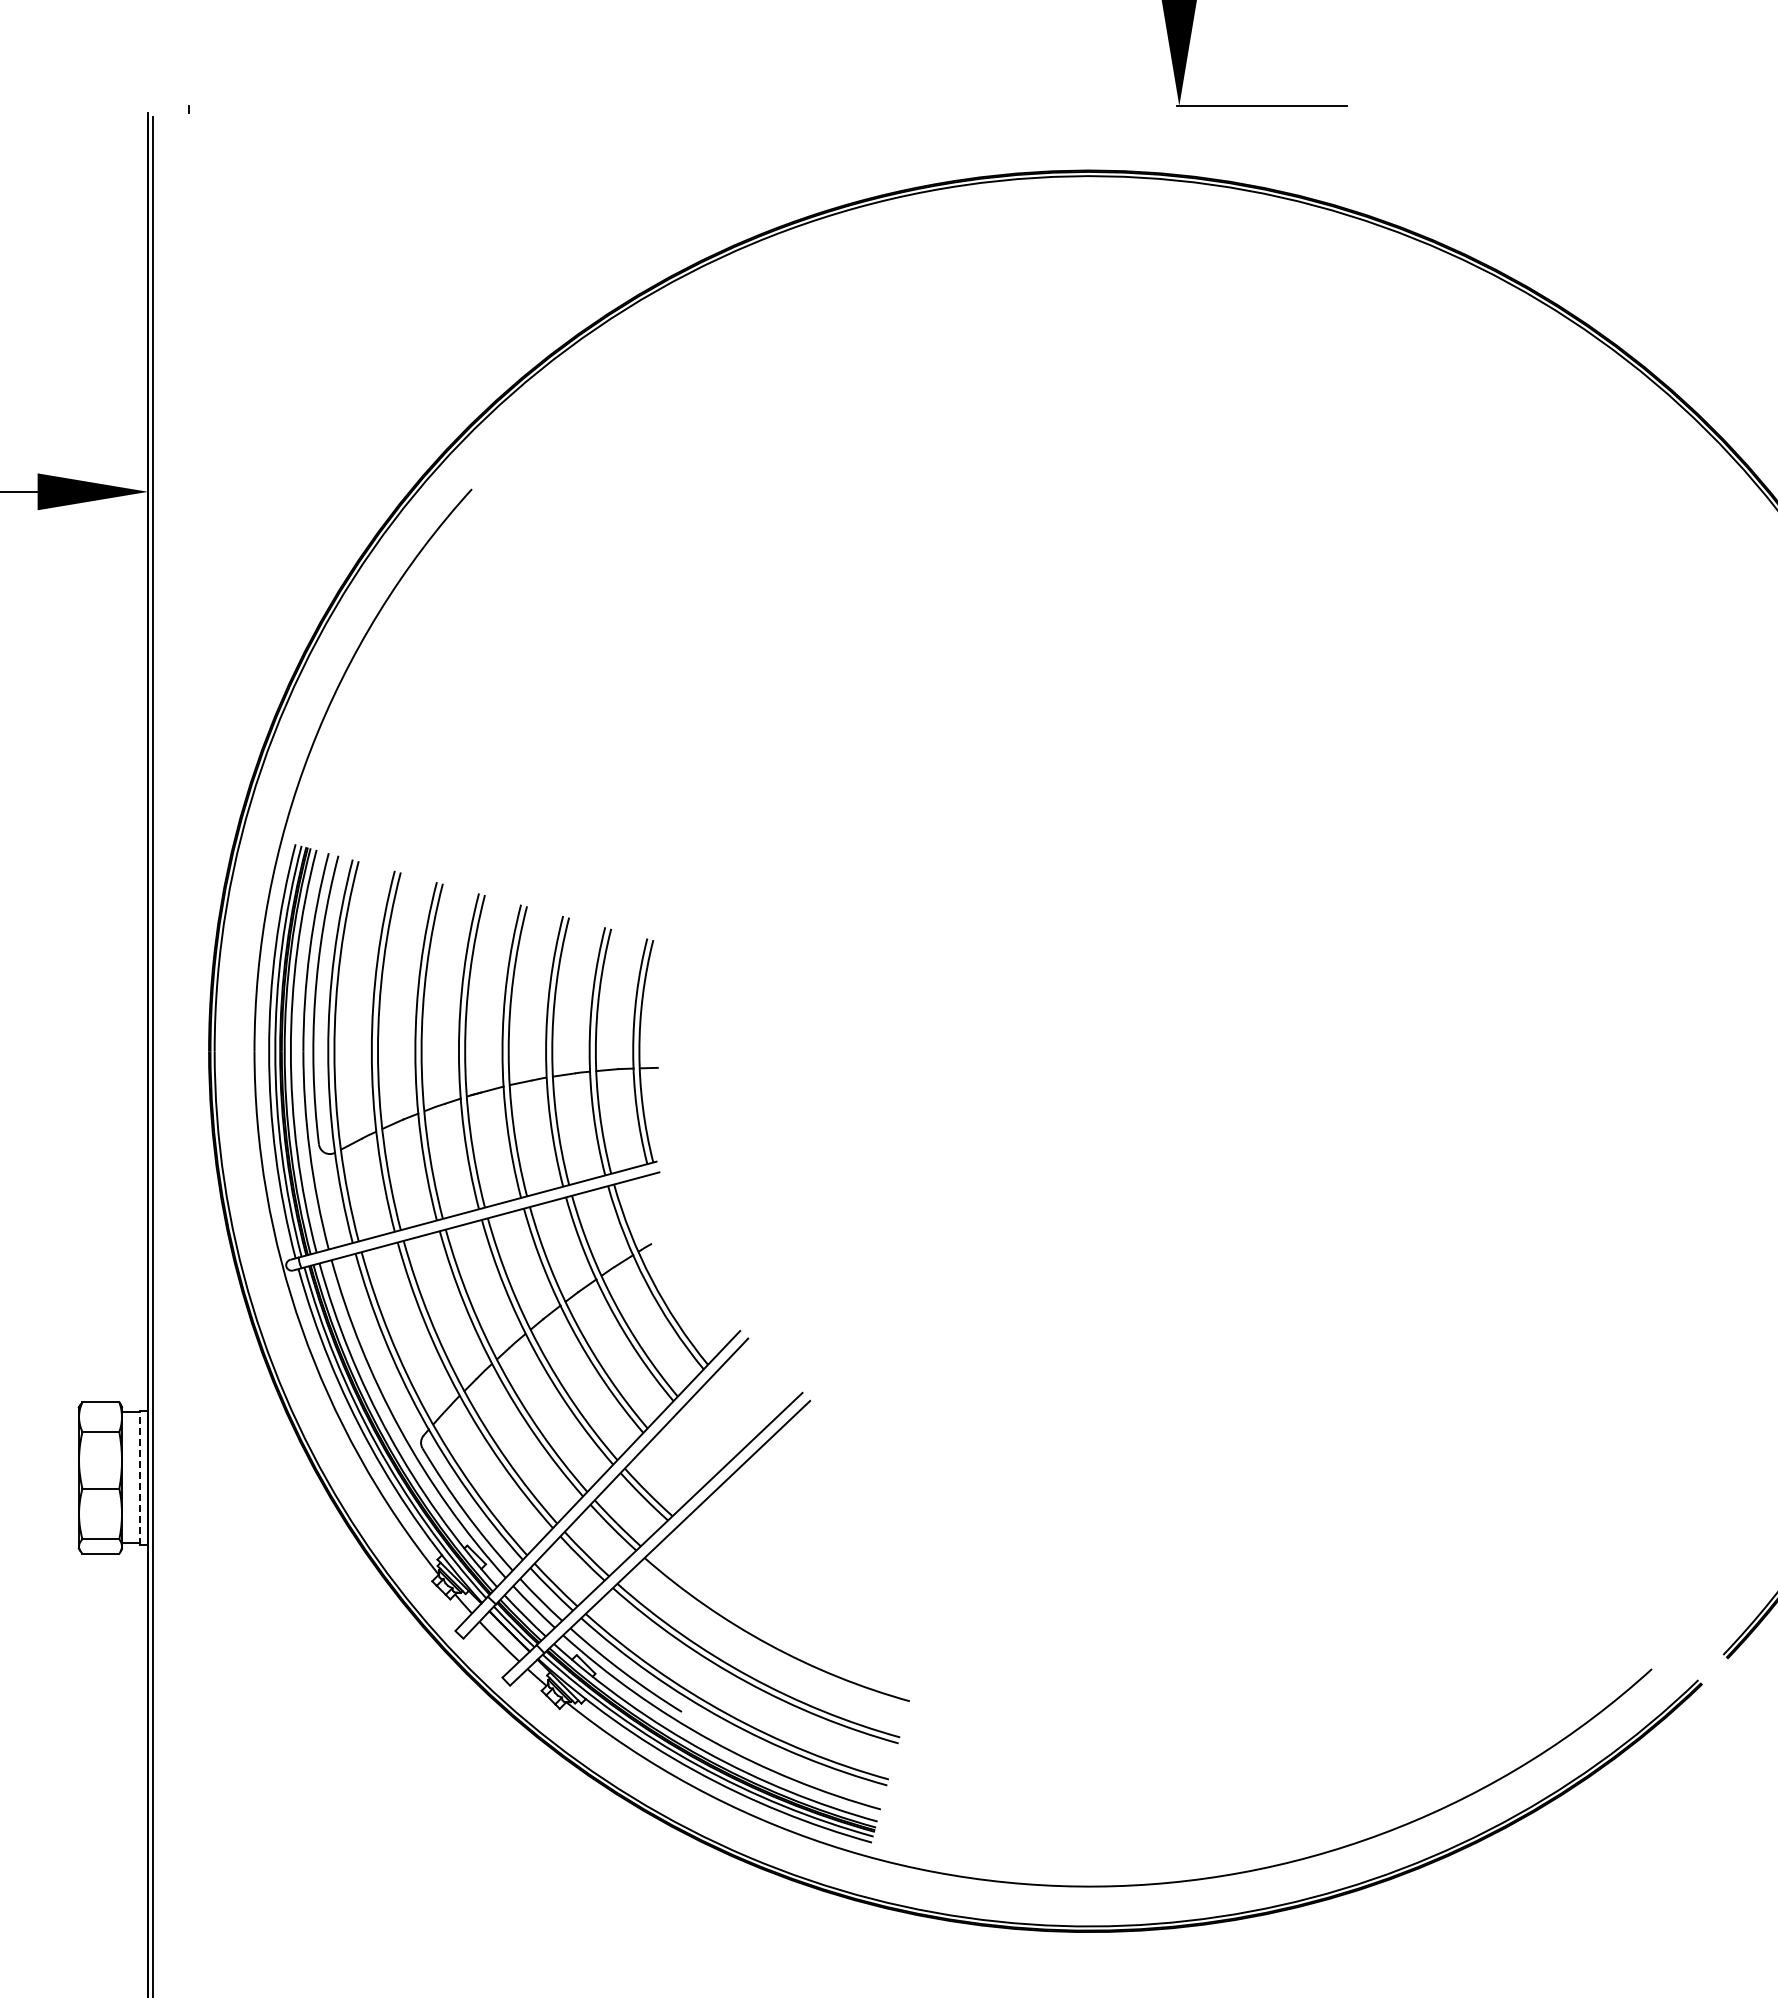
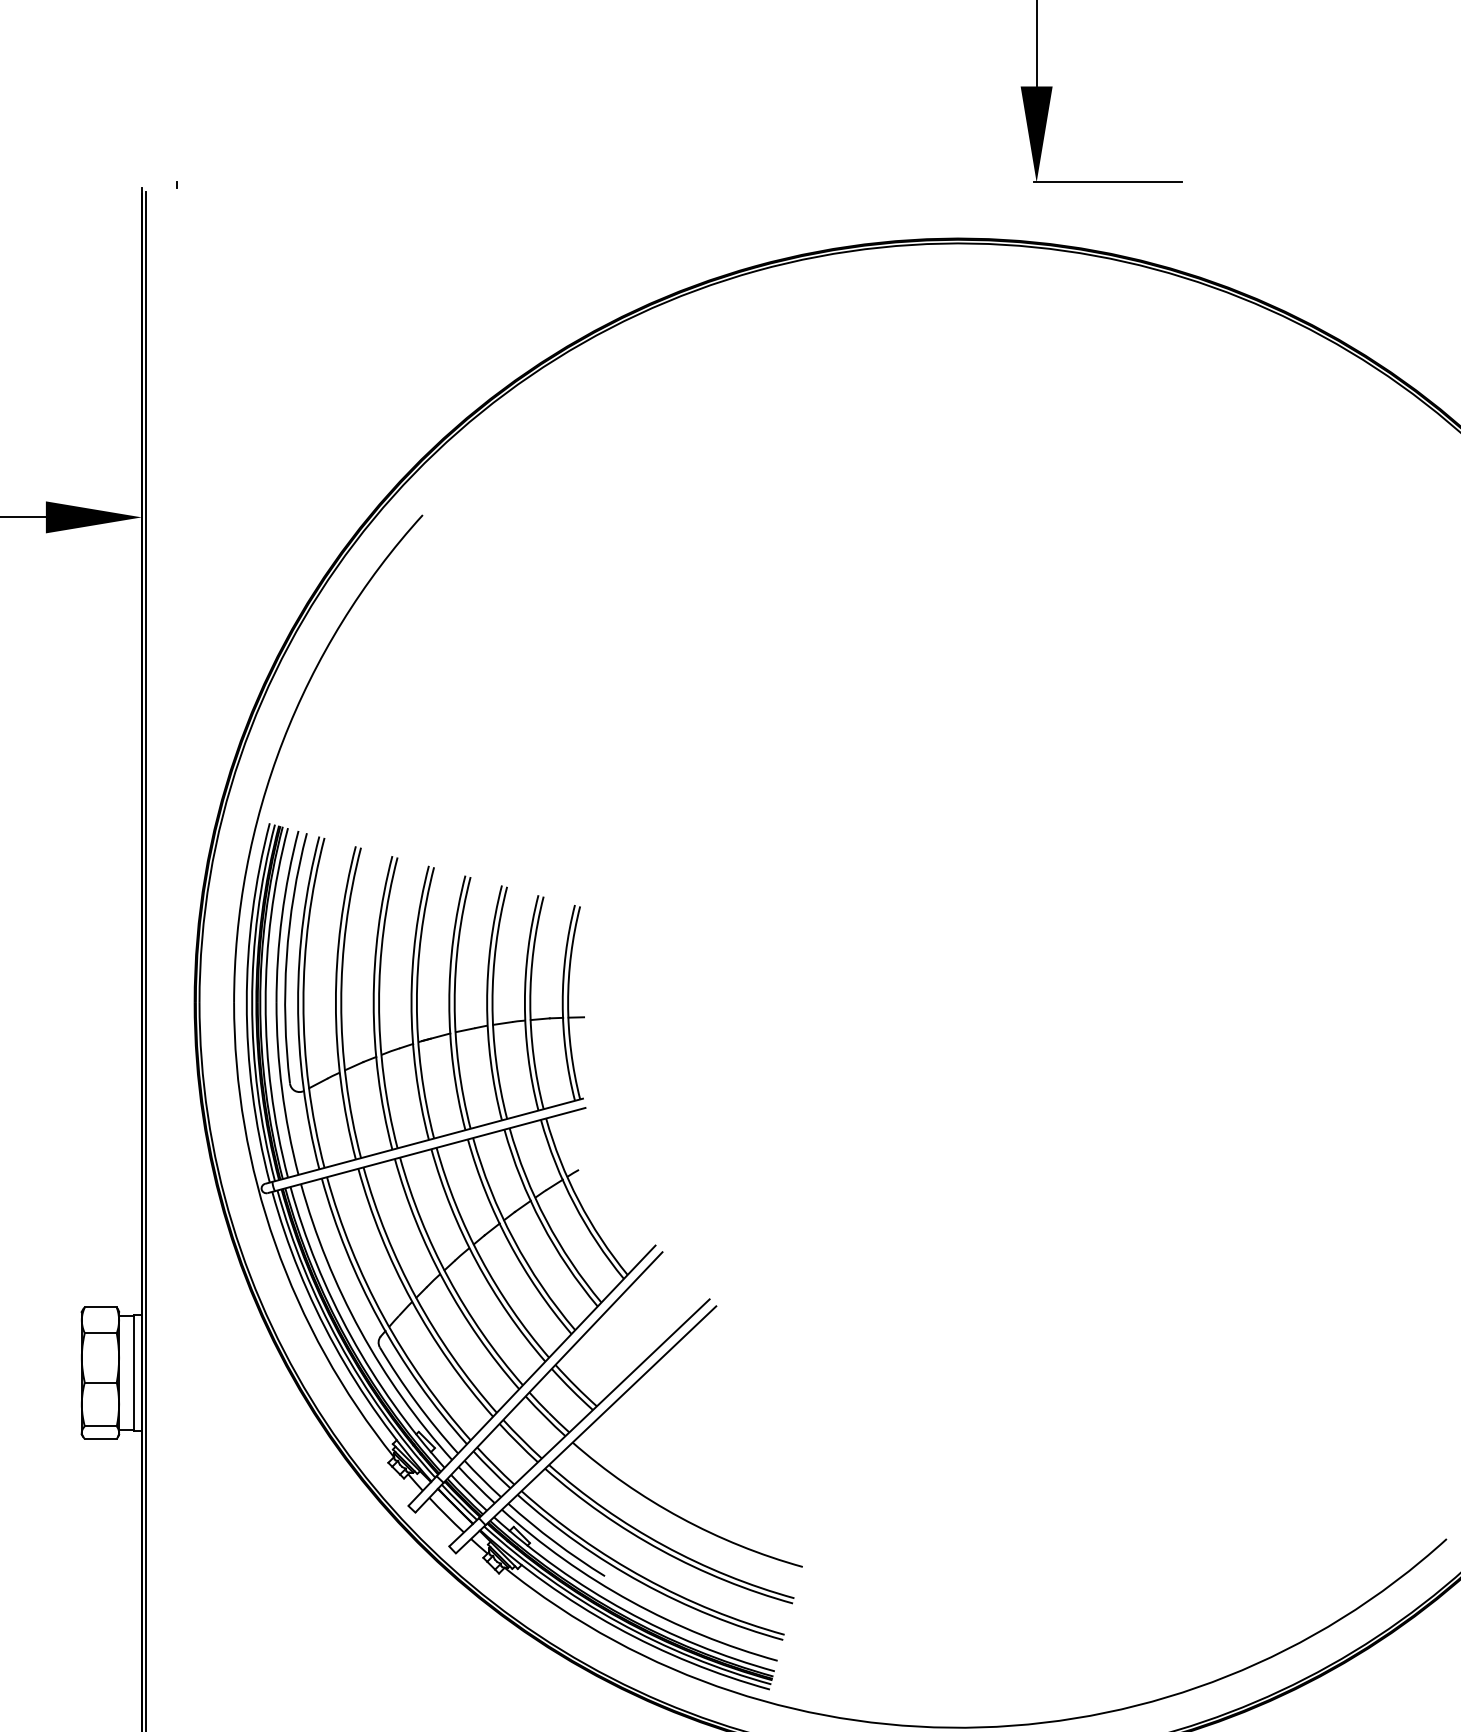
line: (139, 1477) -> (134, 1372), dashed -> solid

